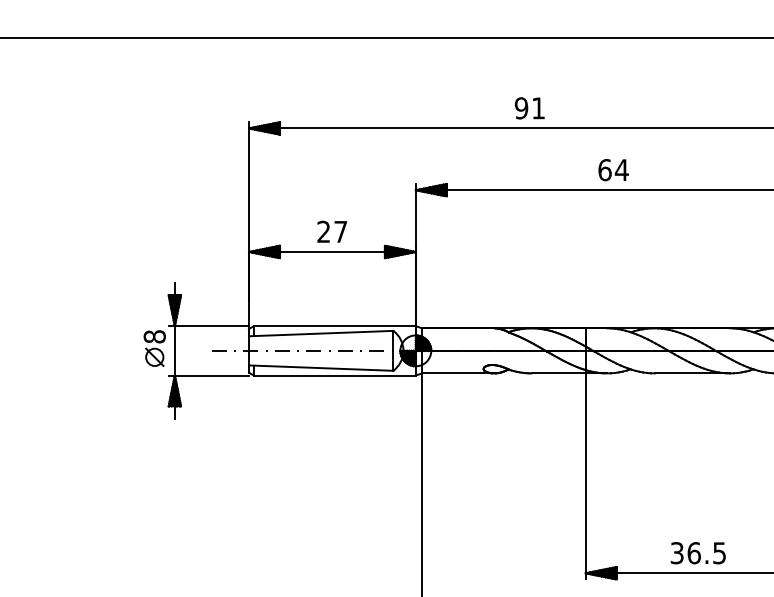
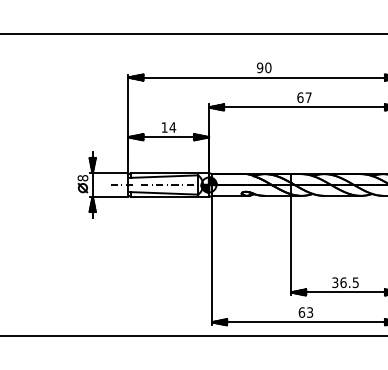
text: (538, 107) -> (268, 67), 91 -> 90
text: (621, 169) -> (308, 97), 64 -> 67
text: (331, 231) -> (168, 127), 27 -> 14

